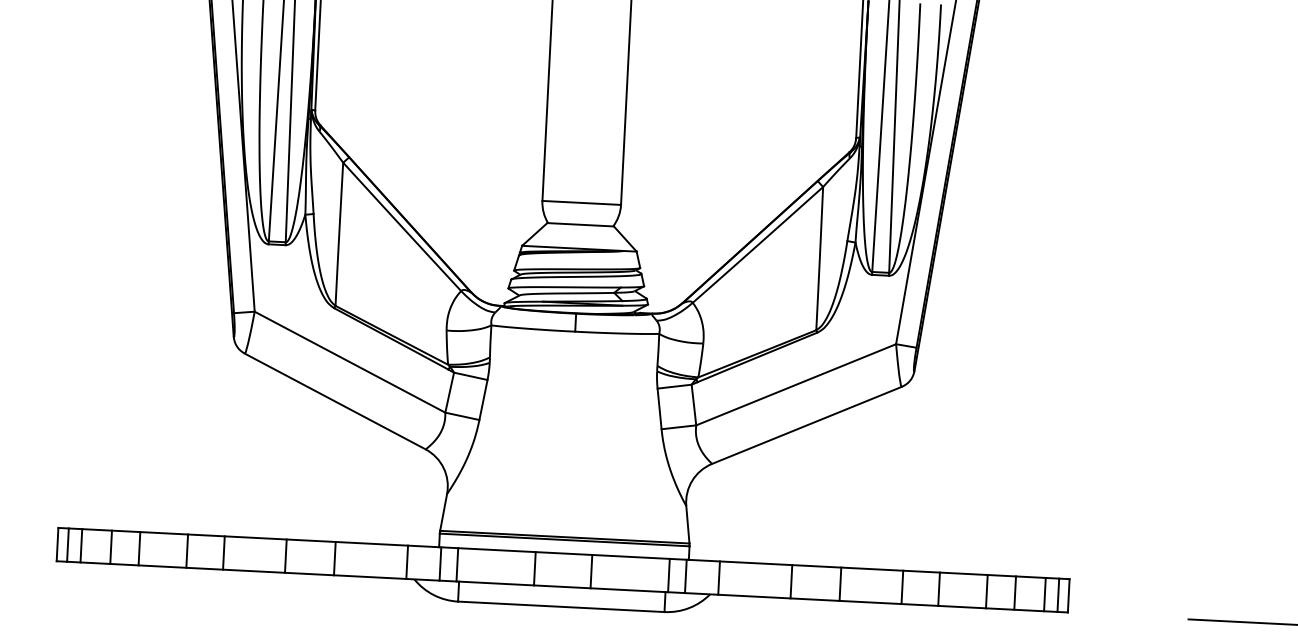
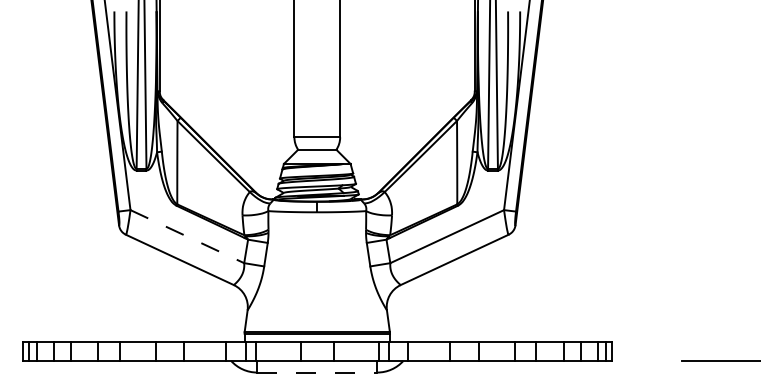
line: (350, 361) -> (187, 236), solid -> dashed
line: (561, 606) -> (317, 372), solid -> dashed

